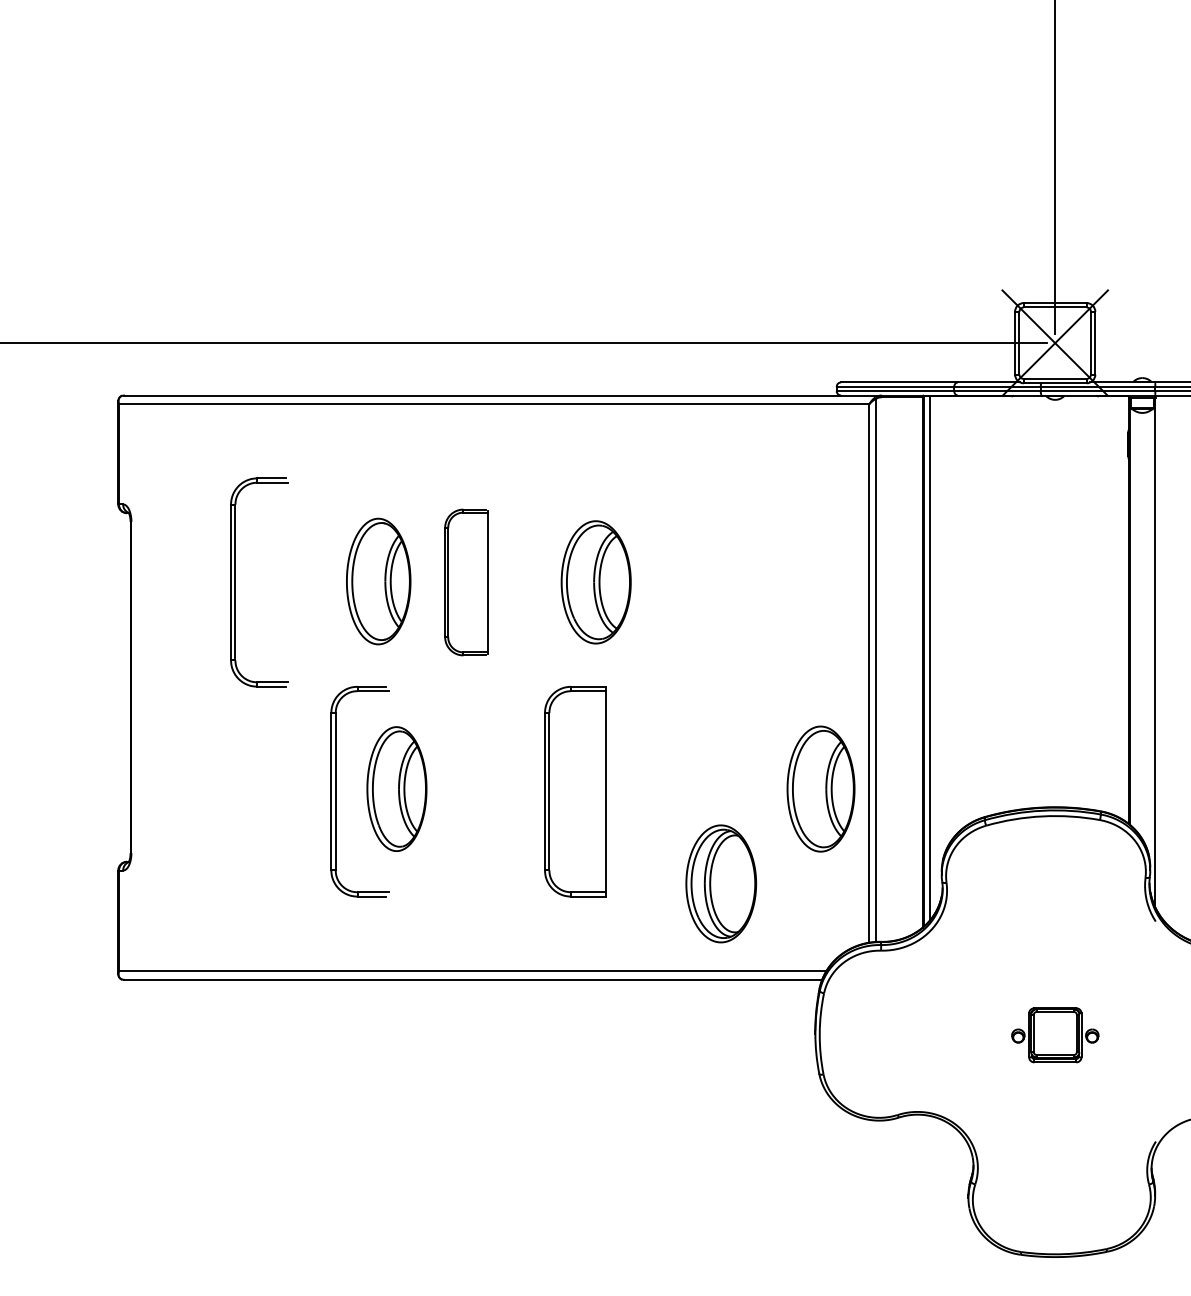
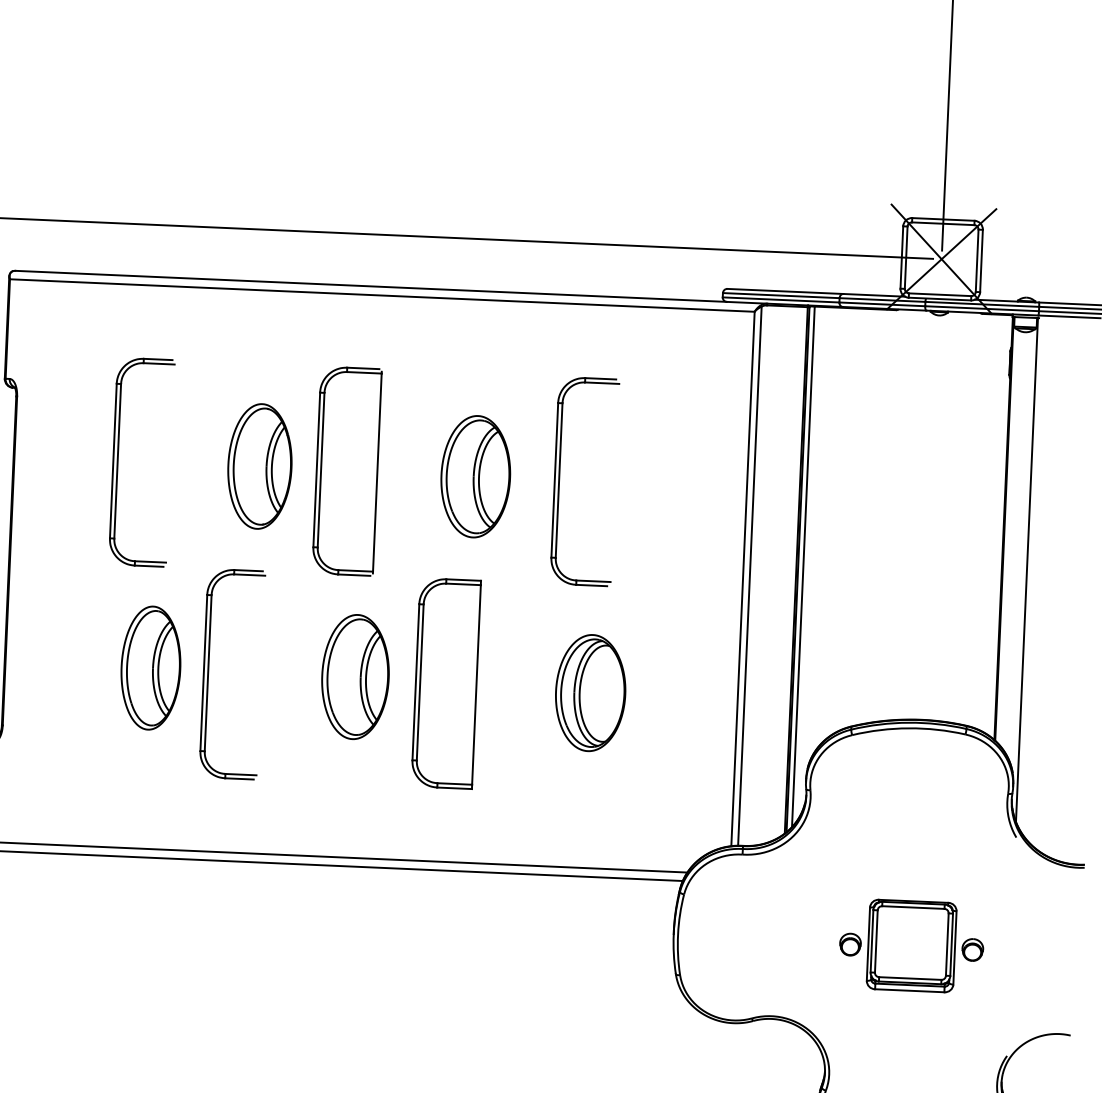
part: (466, 582) -> (347, 471), size x1.43
part: (680, 582) -> (559, 480), added
part: (396, 788) -> (150, 667), moved
part: (820, 788) -> (354, 676), moved
part: (720, 883) -> (589, 692), moved
part: (1055, 1035) -> (911, 946), size x1.67

